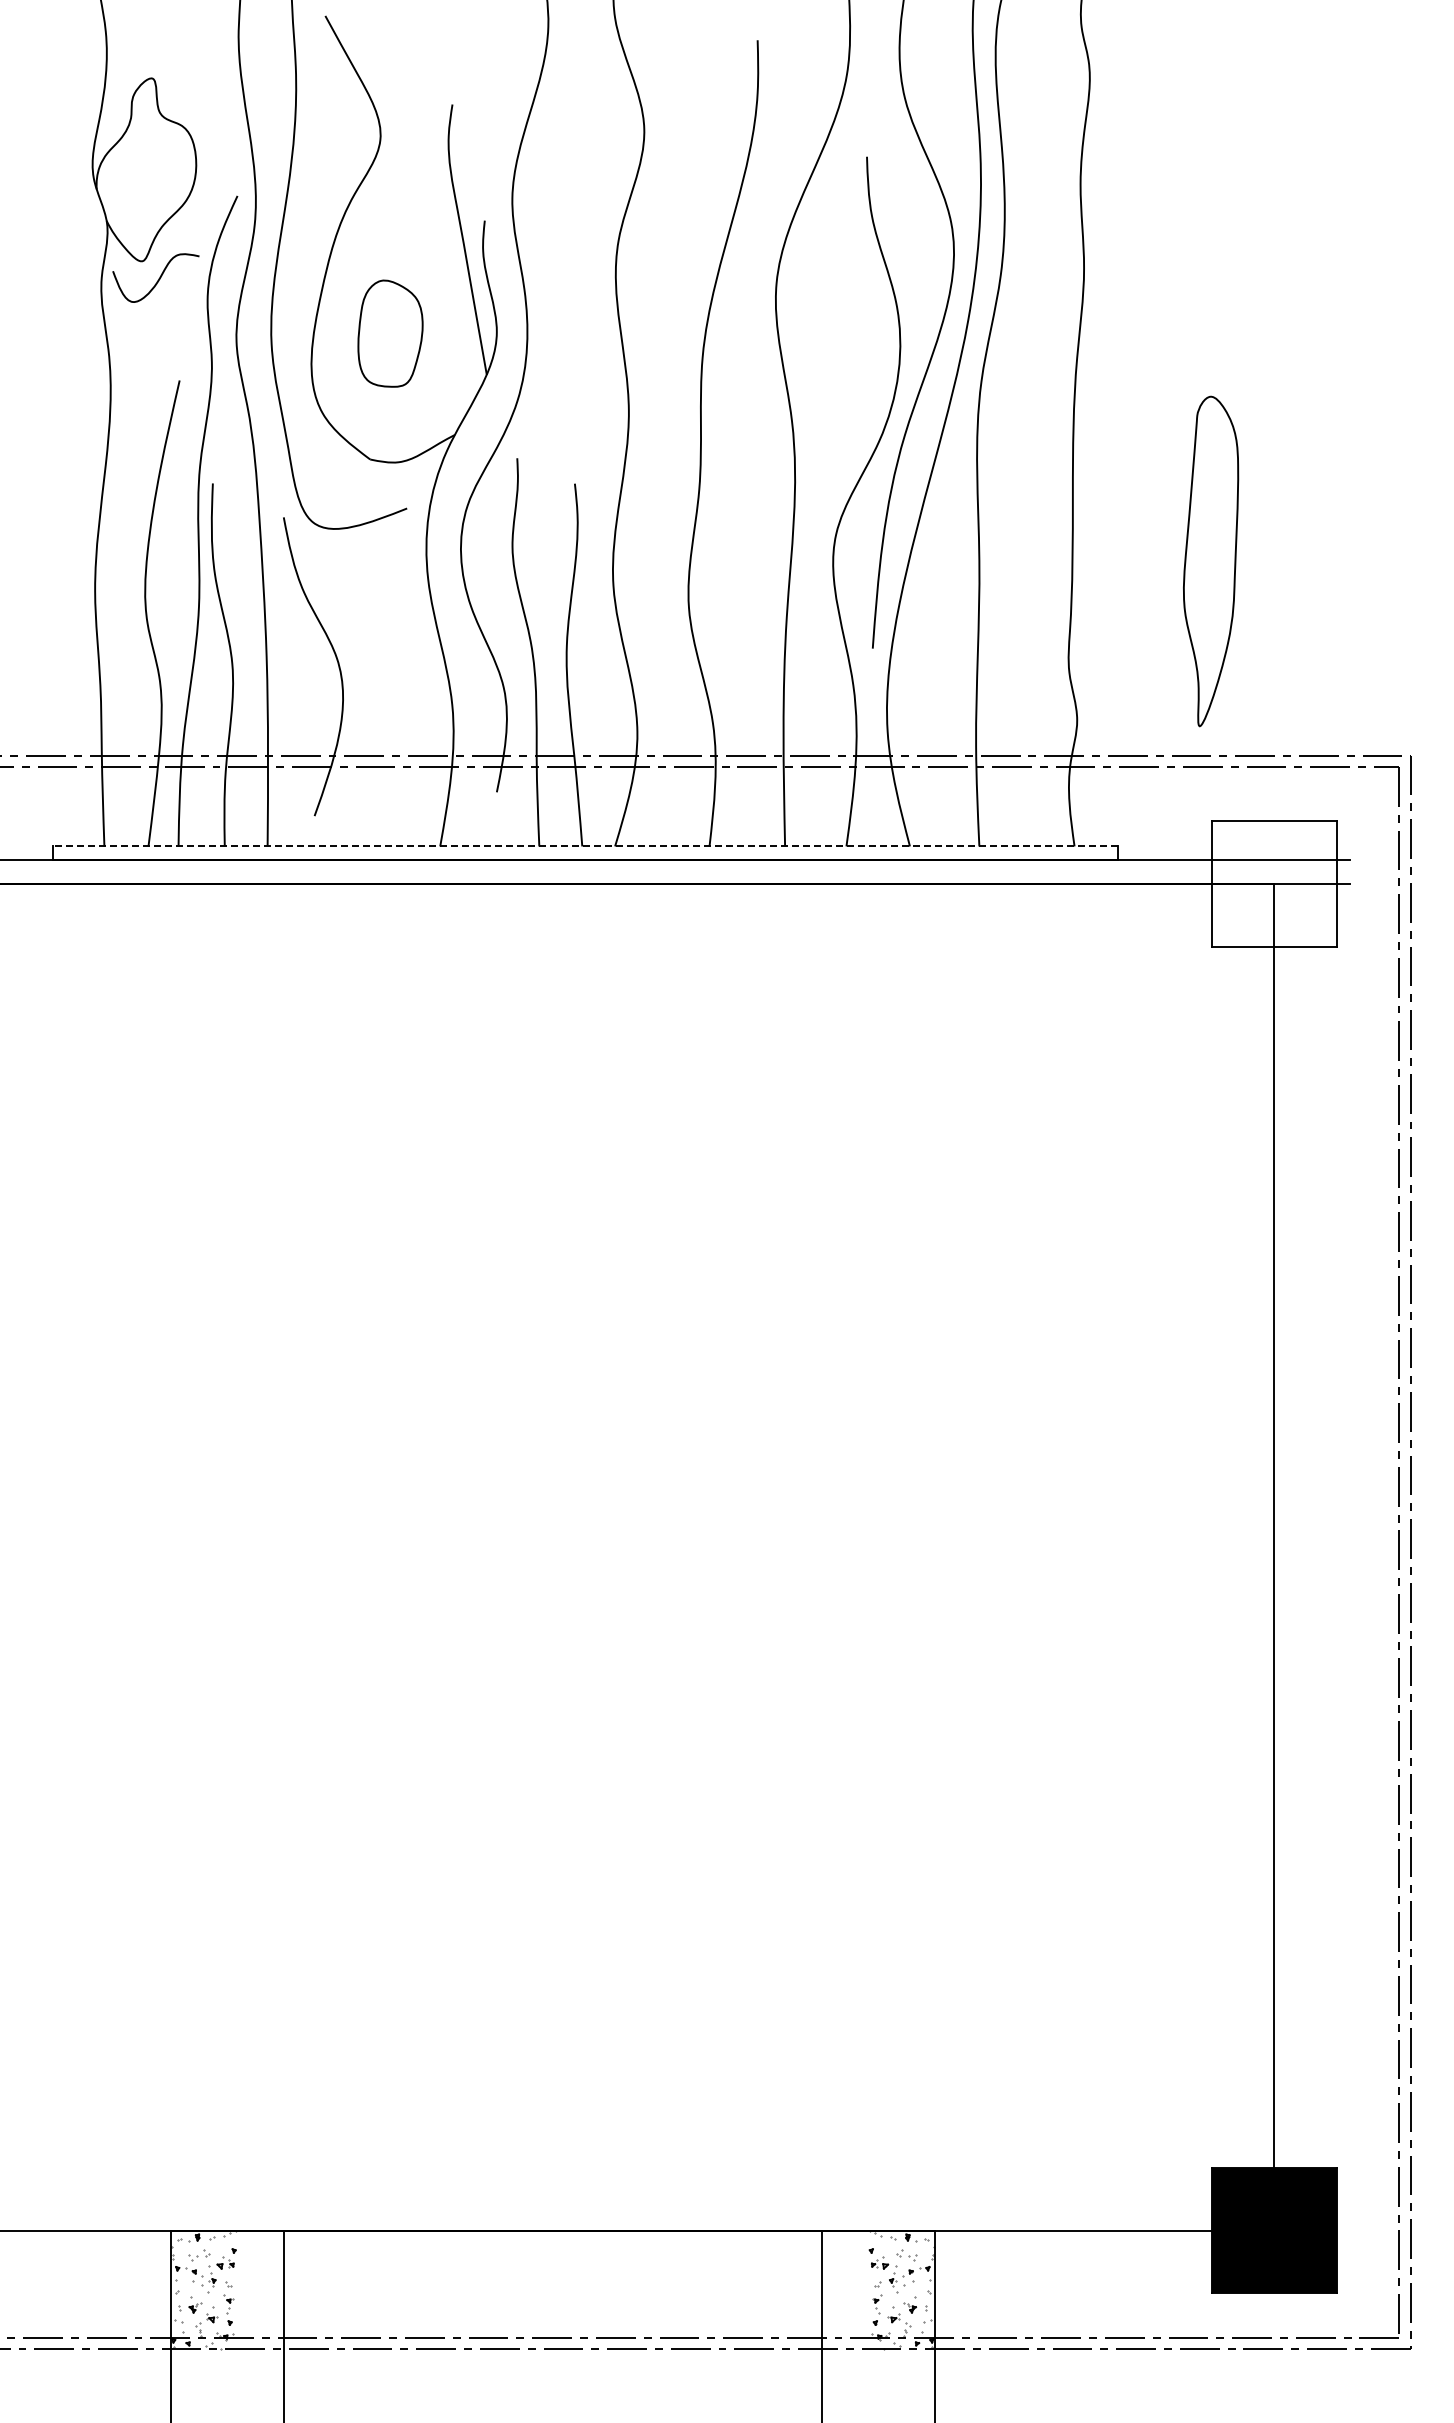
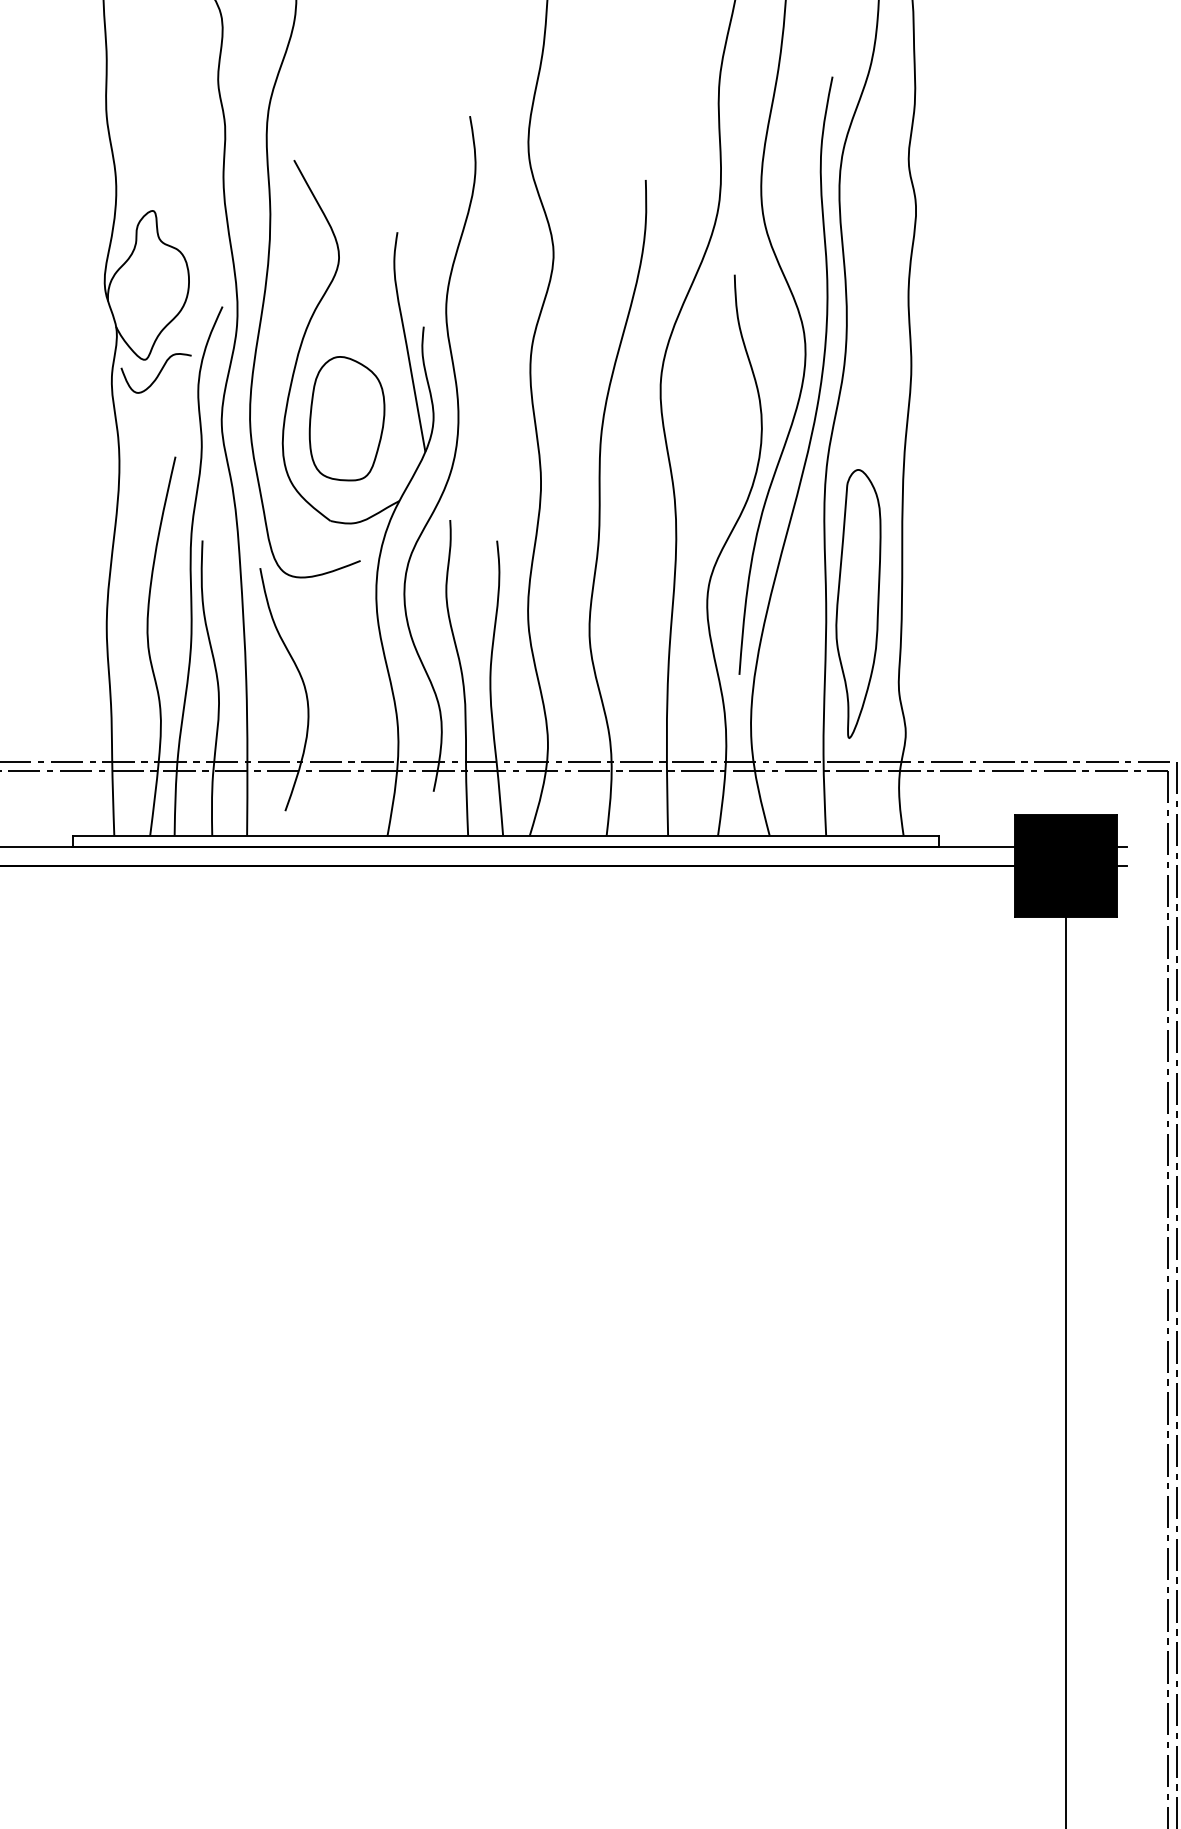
part: (390, 333) -> (347, 418), size x1.43
part: (1211, 561) -> (858, 603), moved
line: (585, 846) -> (505, 835), dashed -> solid
fill: (1273, 883) -> (1065, 865), added

